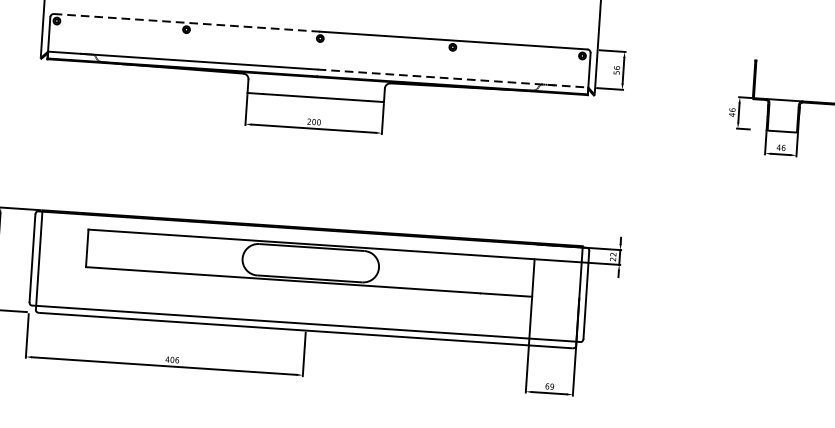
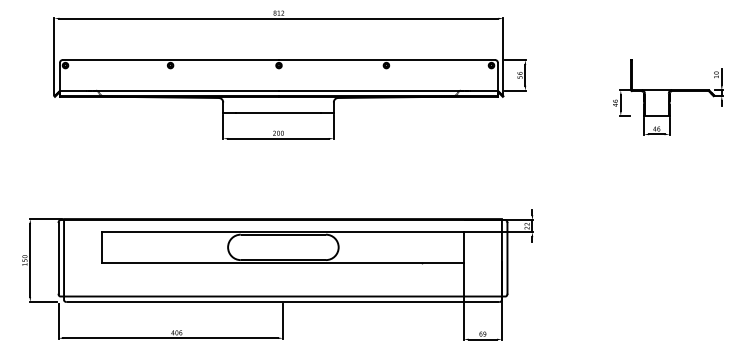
line: (186, 23) -> (170, 60), dashed -> solid
line: (453, 78) -> (388, 90), dashed -> solid

